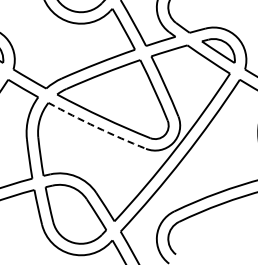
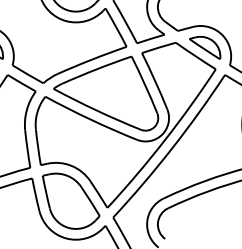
arc: (96, 127) -> (90, 119), dashed -> solid

